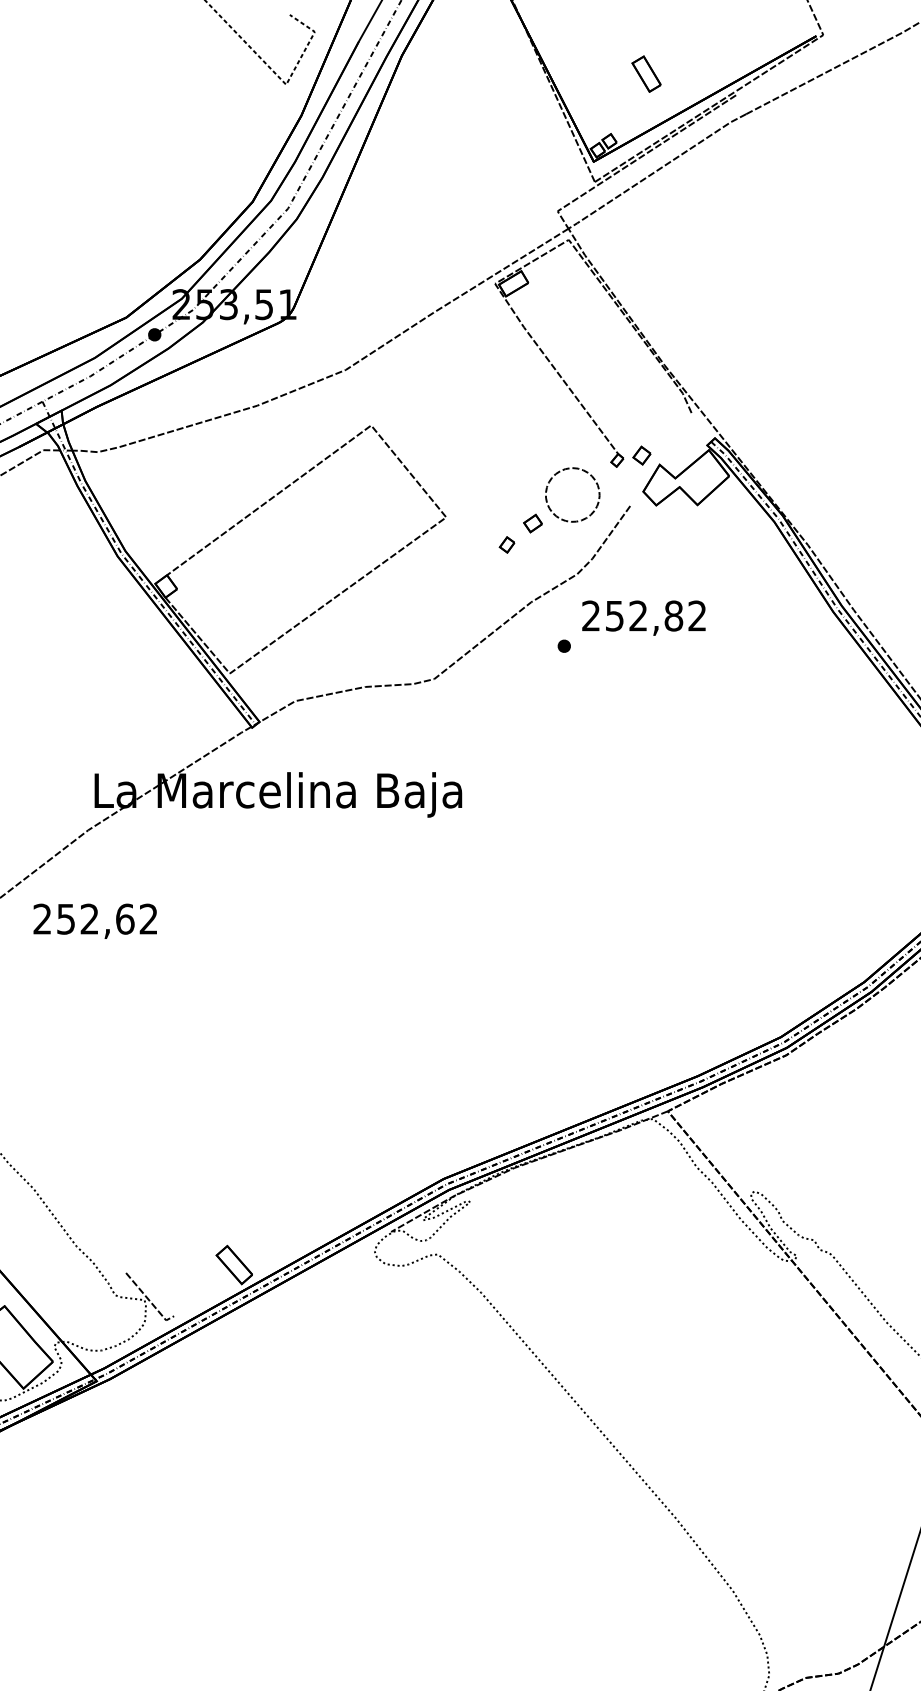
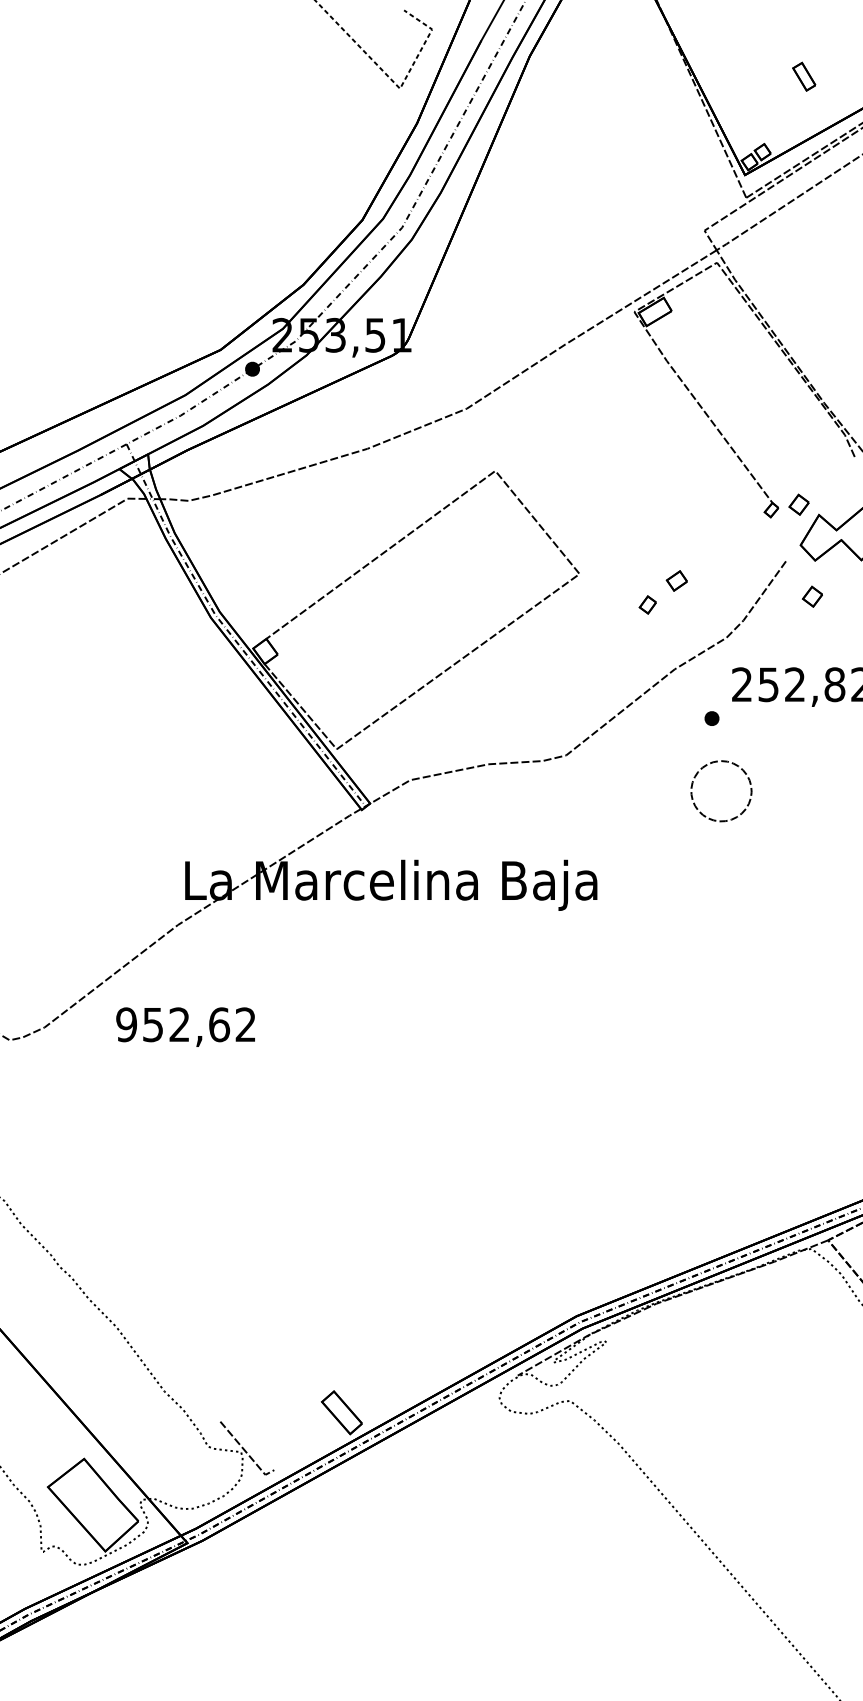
part: (646, 73) -> (804, 76), size x0.7
part: (565, 470) -> (713, 763), moved
part: (653, 537) -> (812, 596), added
text: (42, 918) -> (126, 1024), 252,62 -> 952,62

